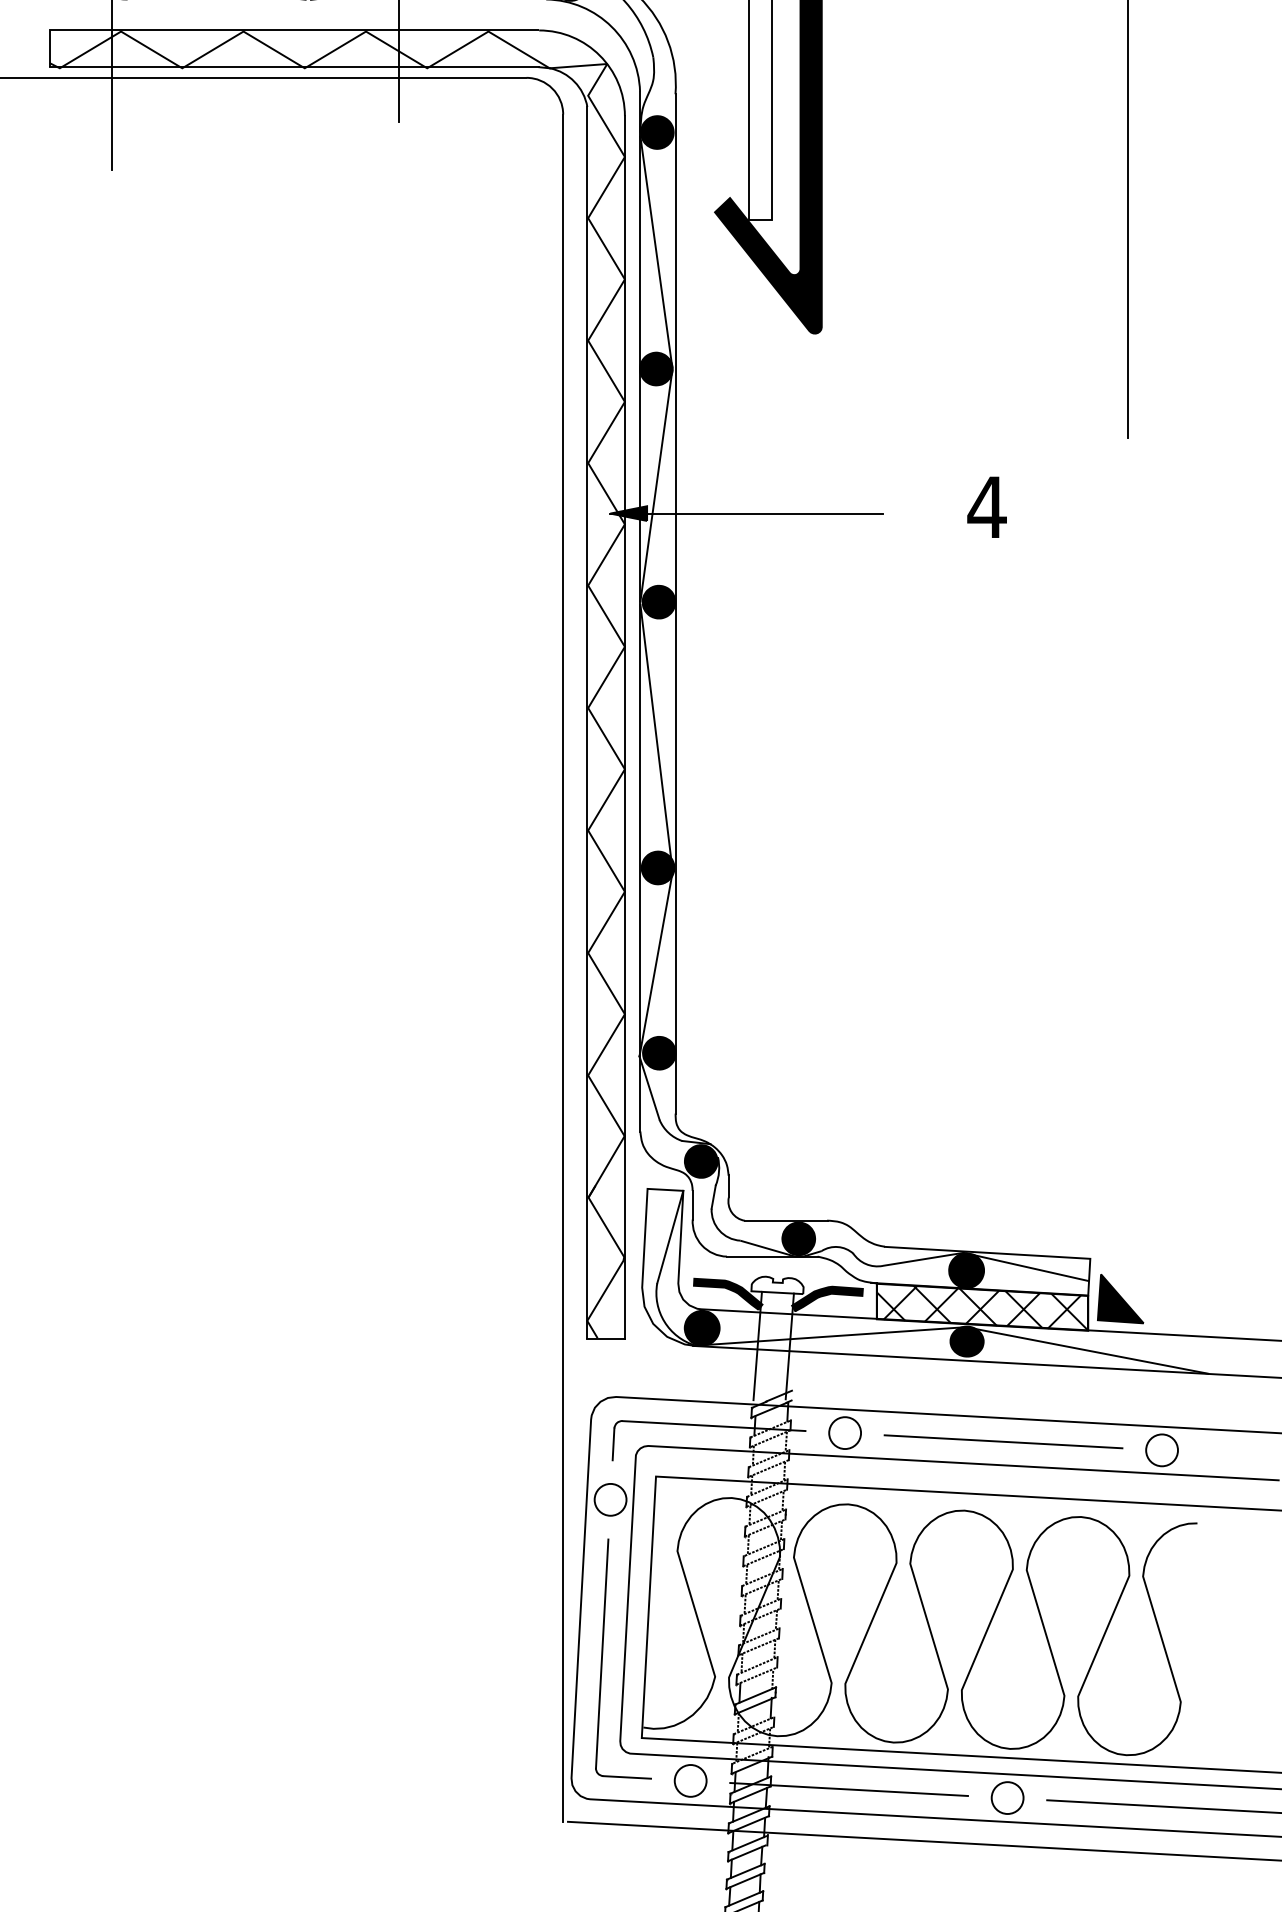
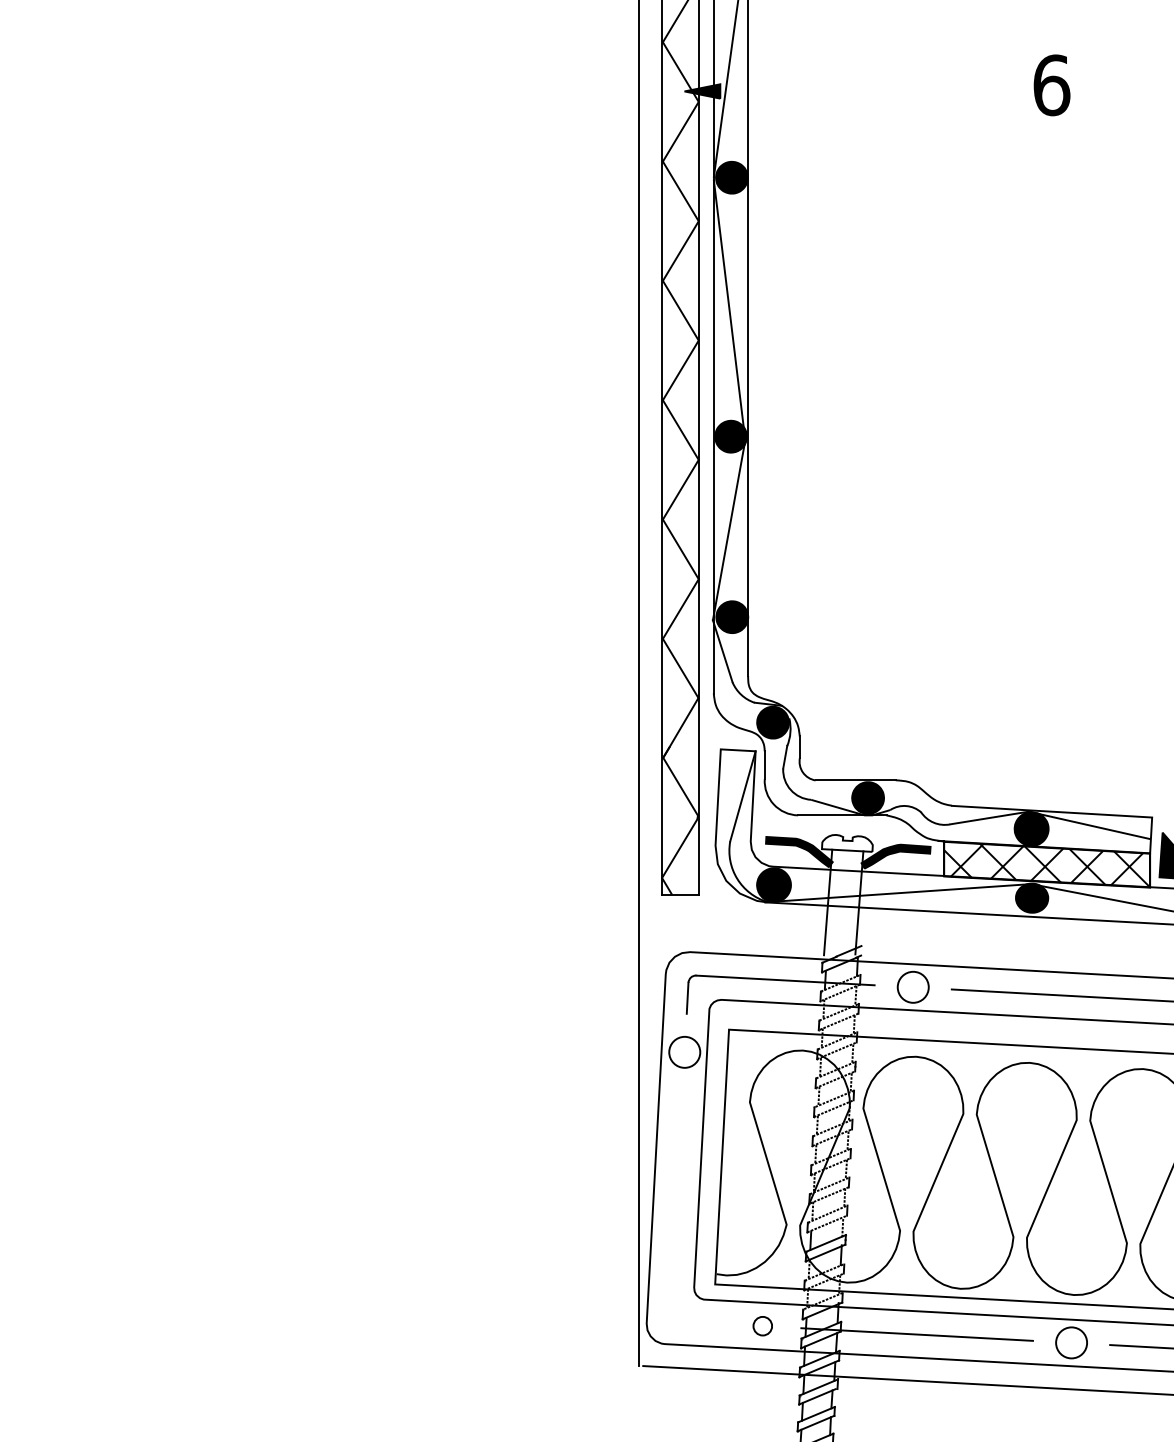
text: (986, 507) -> (1051, 85), 4 -> 6
line: (746, 513) -> (817, 91), removed
part: (603, 1654) -> (677, 1203), removed
circle: (690, 1780) -> (762, 1325), size x0.6

